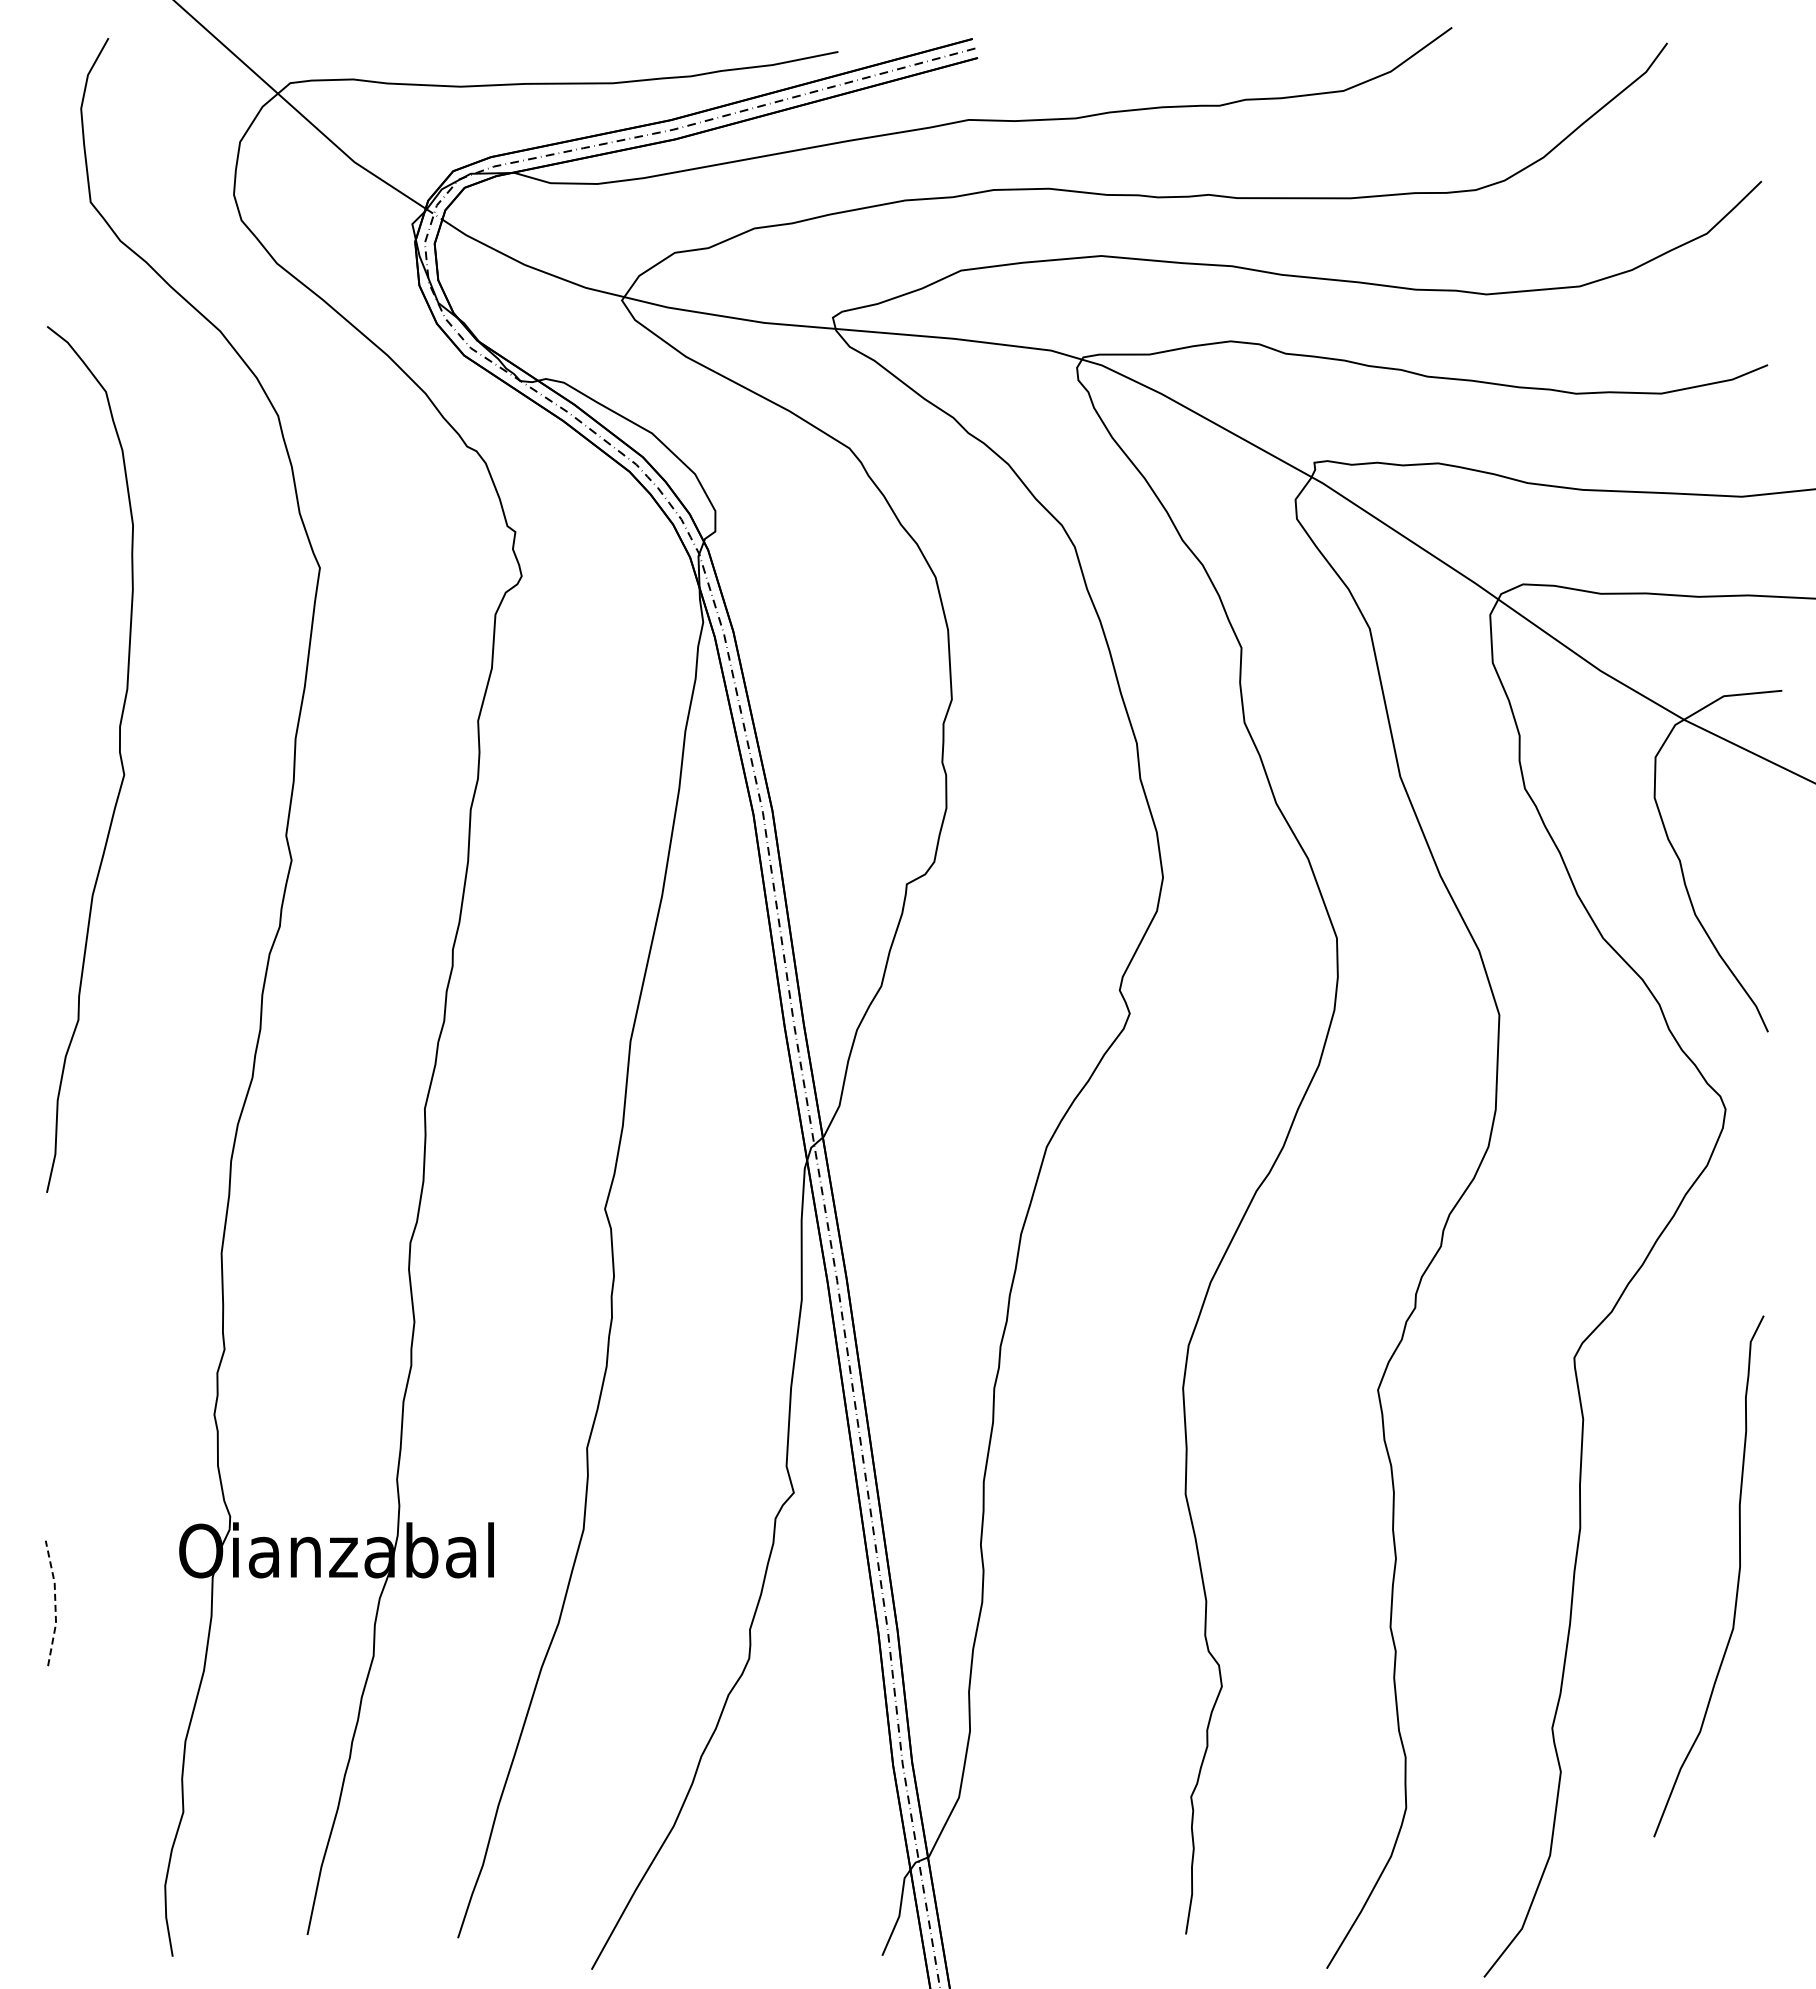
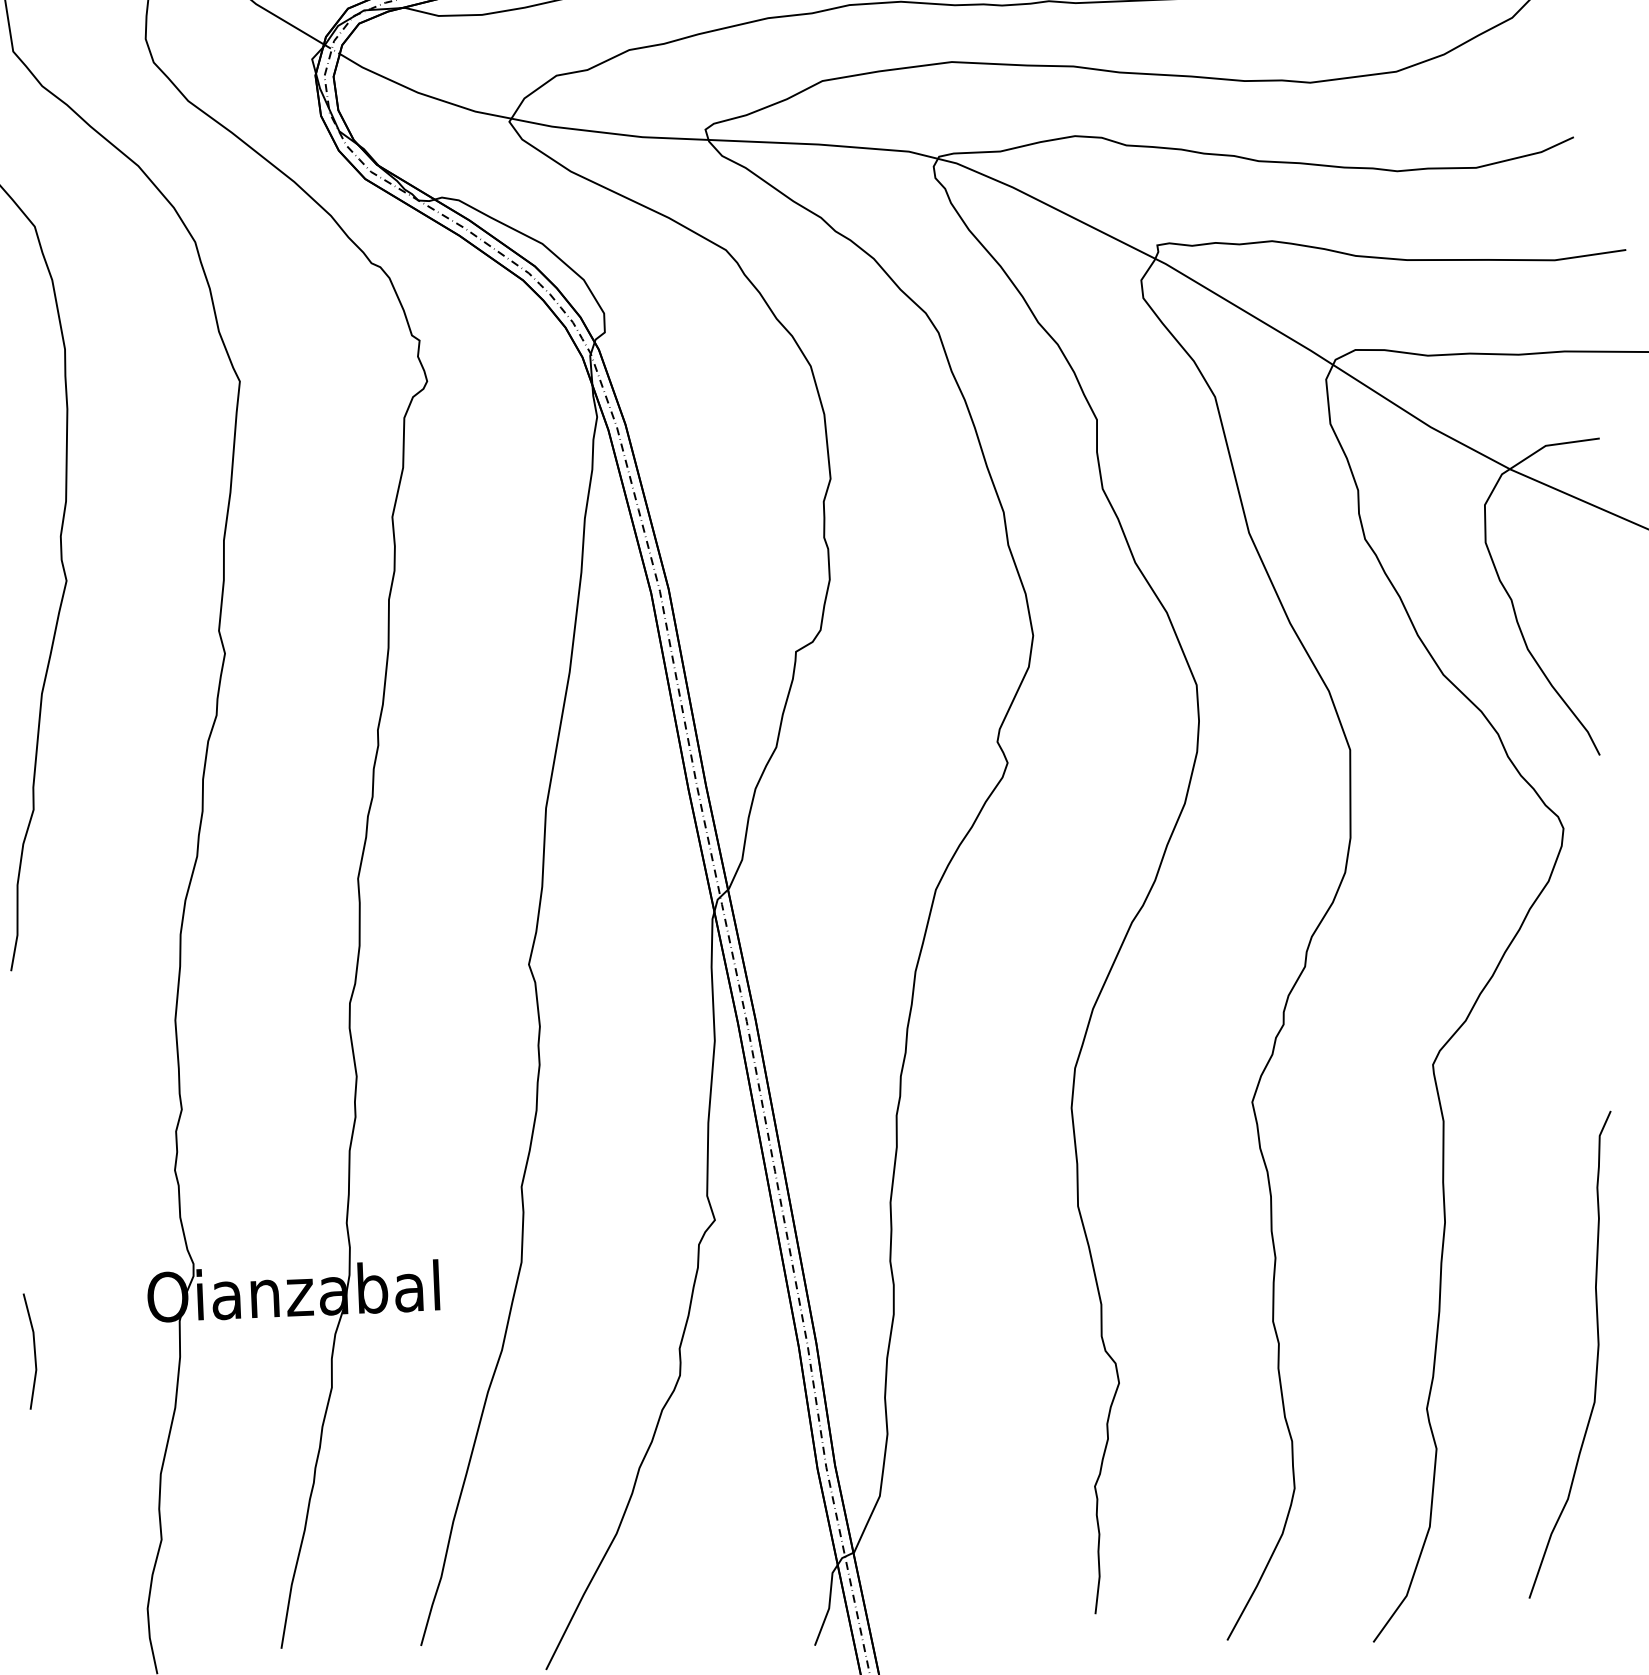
curve: (1737, 1578) -> (1596, 1355), moved
line: (55, 1602) -> (34, 1350), dashed -> solid

